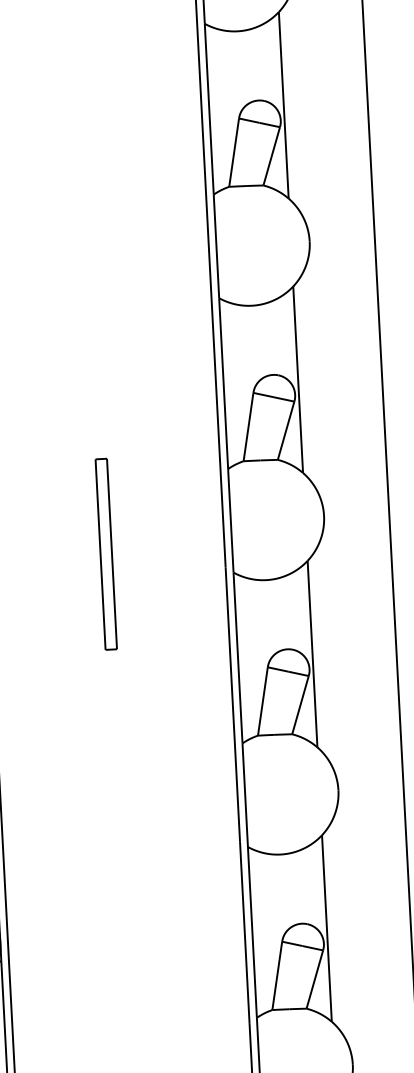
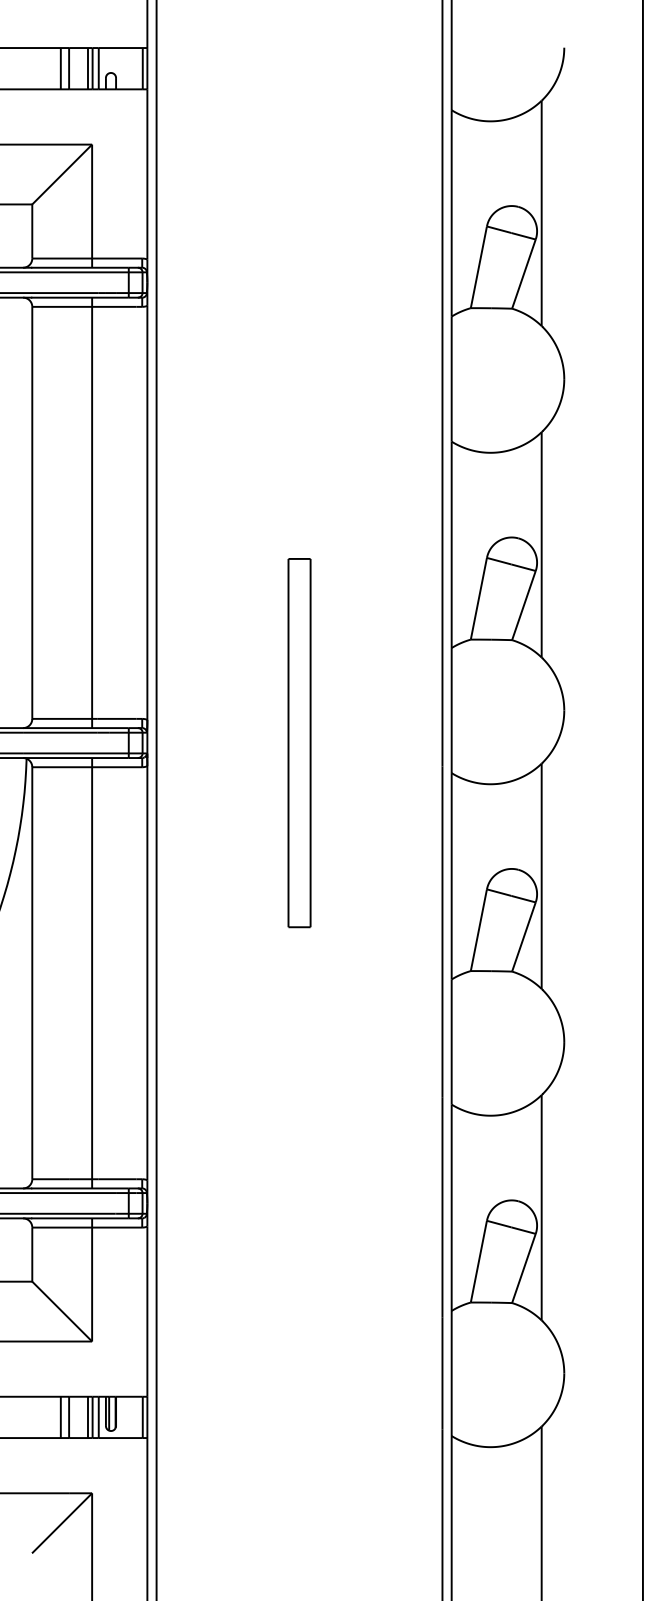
part: (106, 553) -> (299, 742), size x1.6

